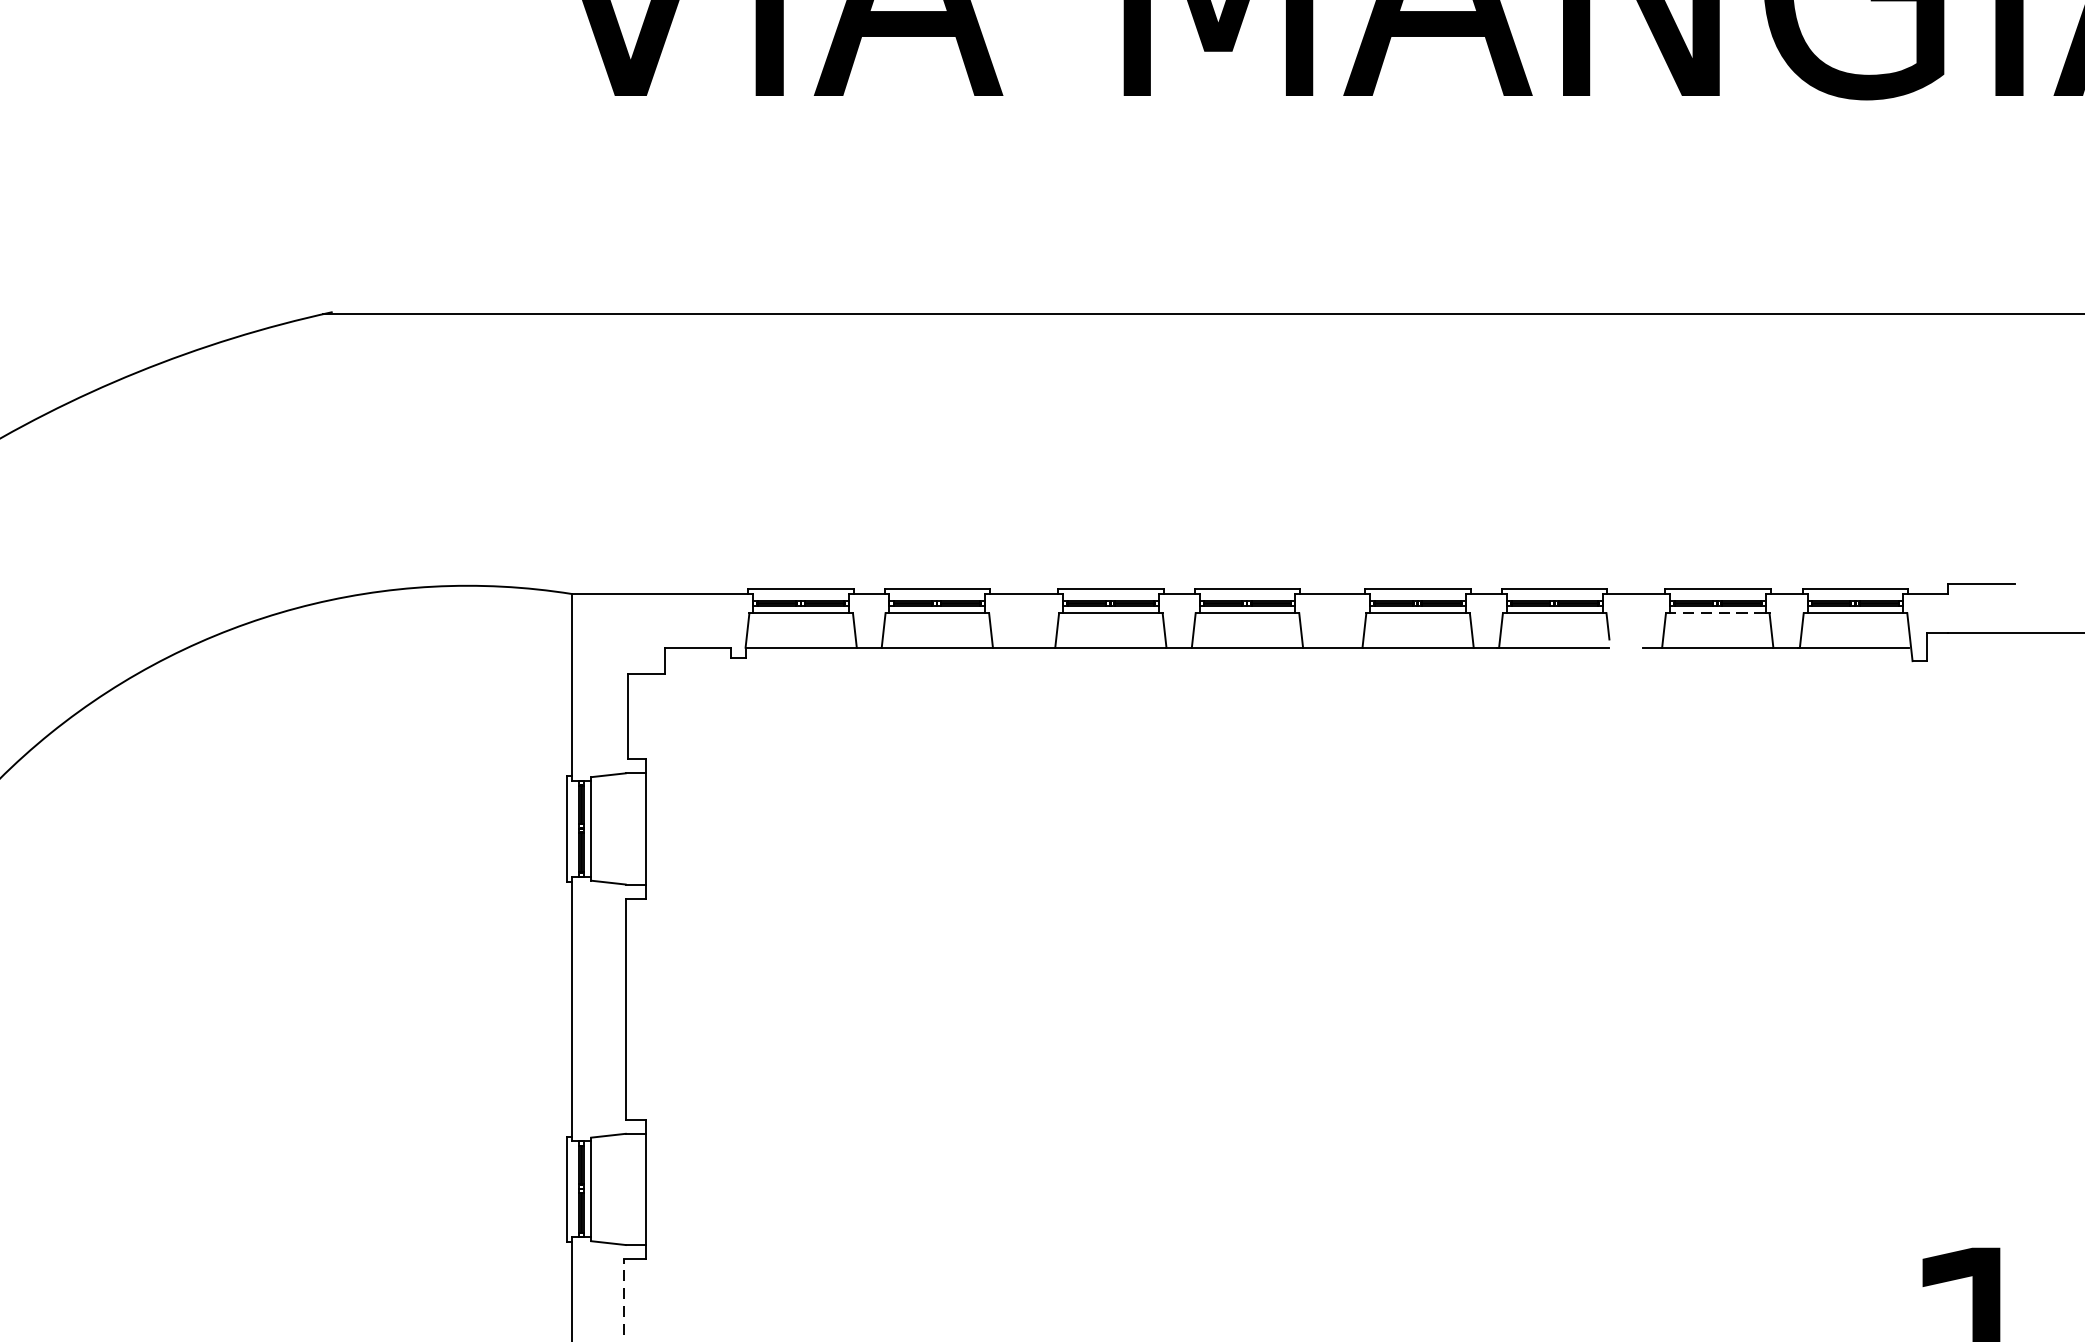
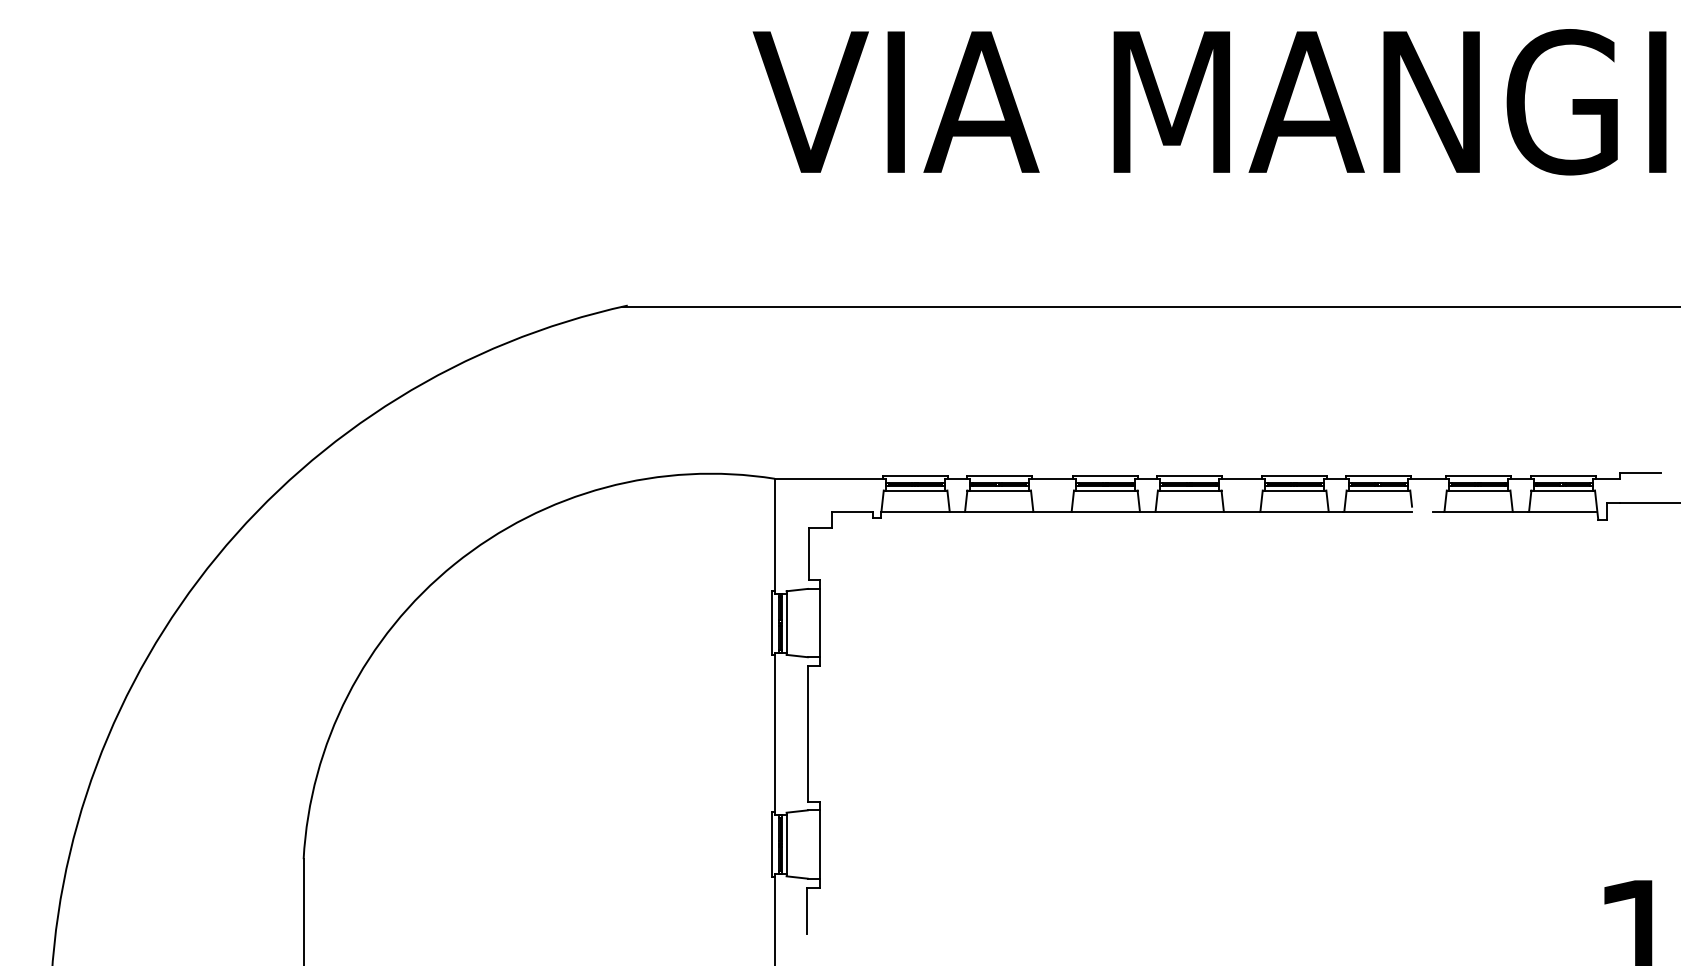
line: (1717, 613) -> (1478, 490), dashed -> solid
line: (623, 1296) -> (806, 910), dashed -> solid

